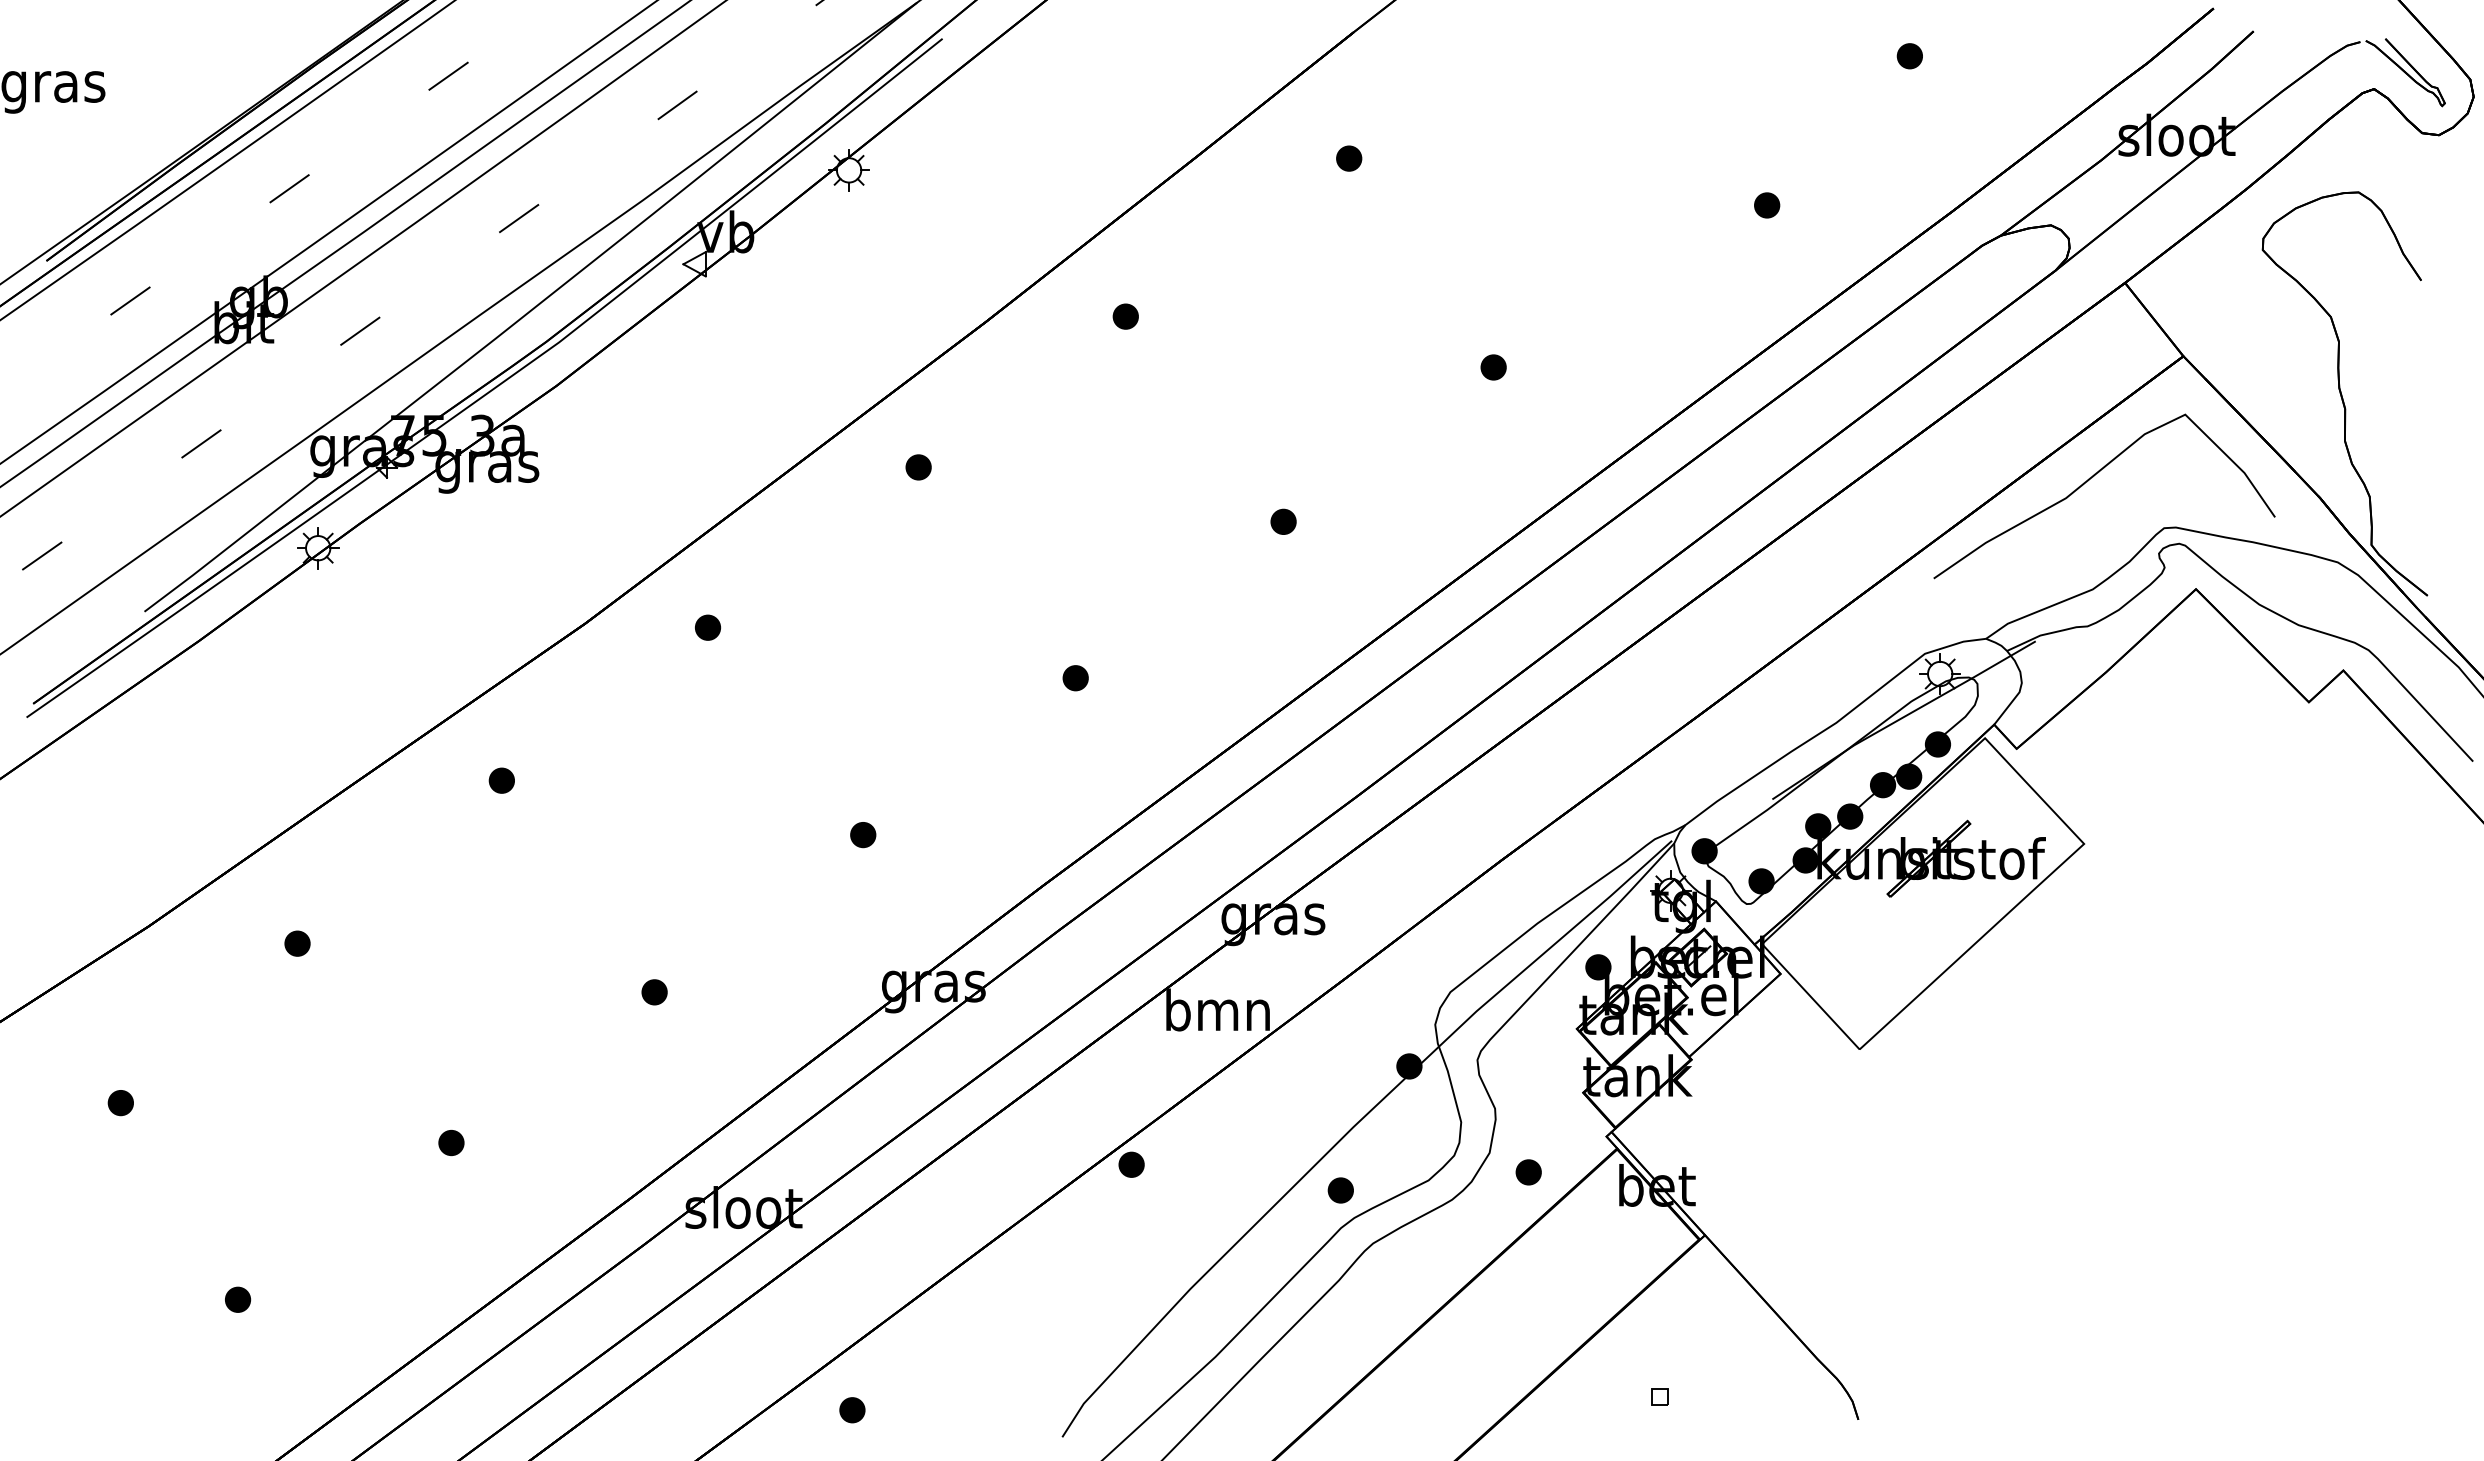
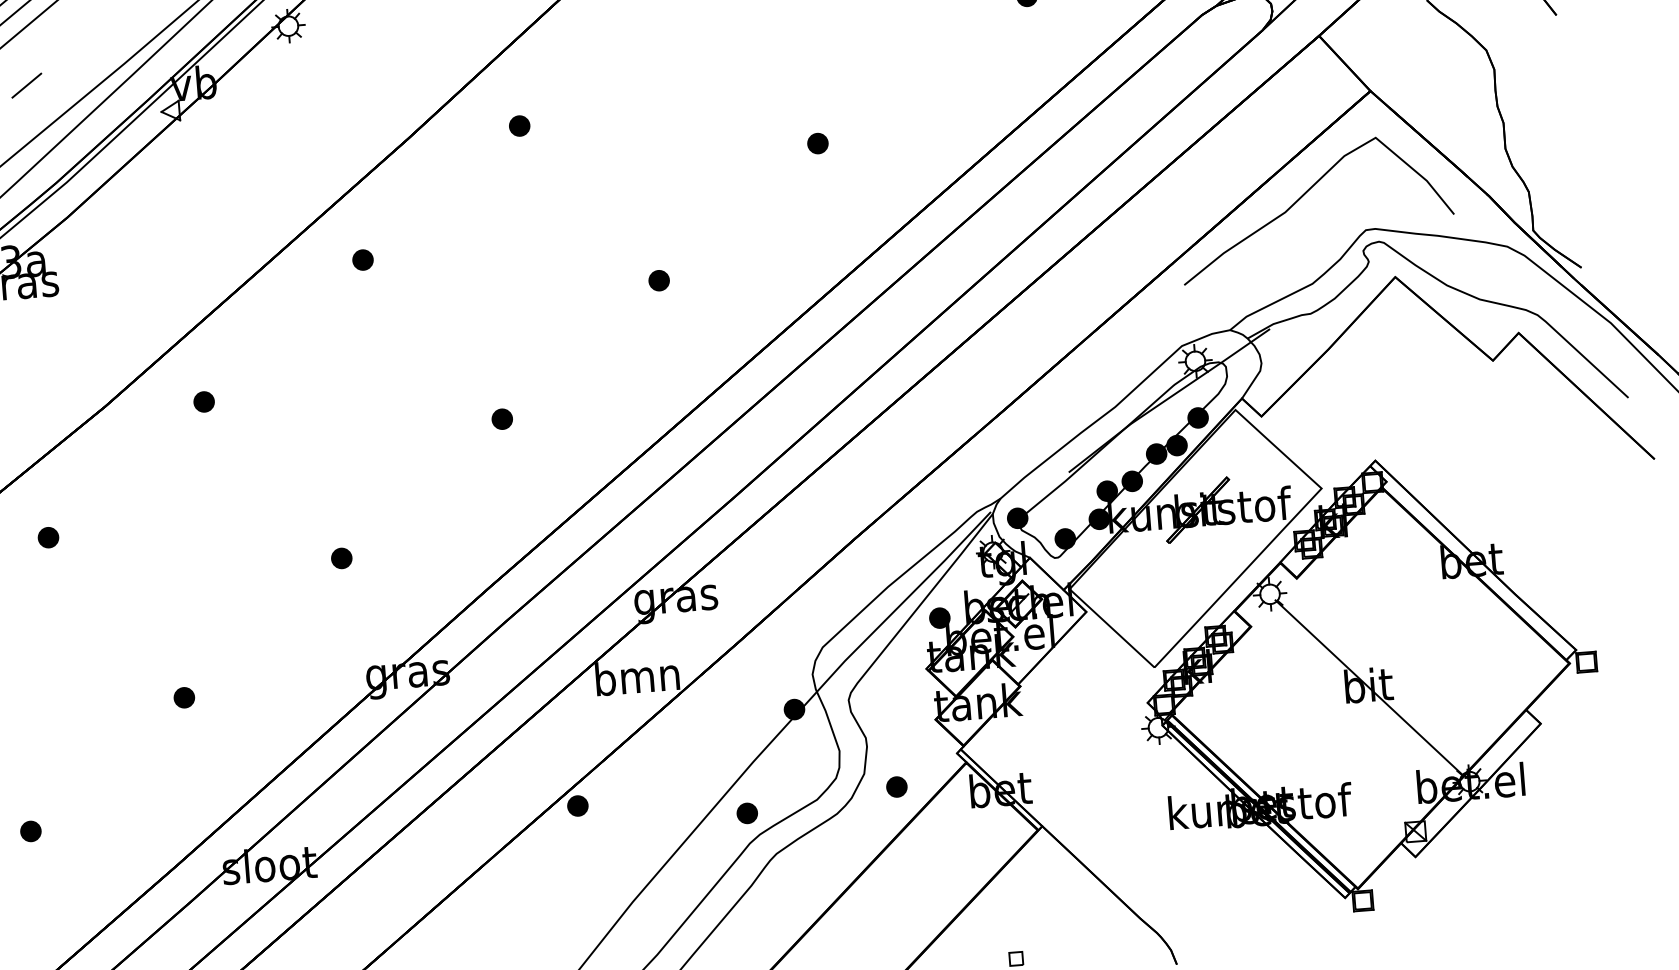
part: (2122, 1092) -> (1368, 685), added

